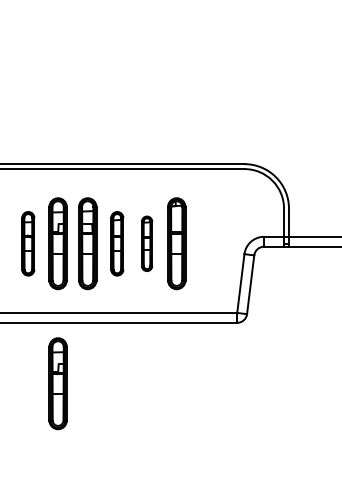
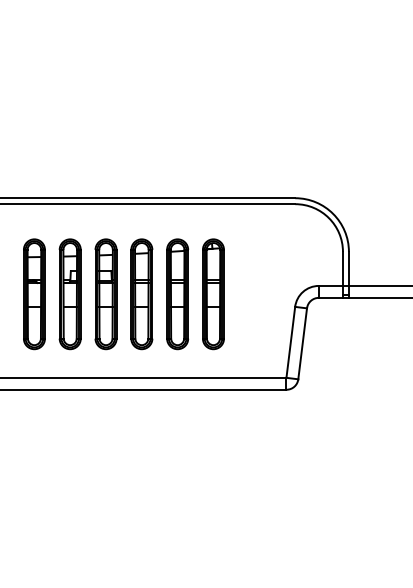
part: (27, 243) -> (33, 294), size x1.43
part: (116, 243) -> (140, 294), size x1.43
part: (146, 243) -> (176, 294), size x1.67
part: (57, 383) -> (69, 463), removed

